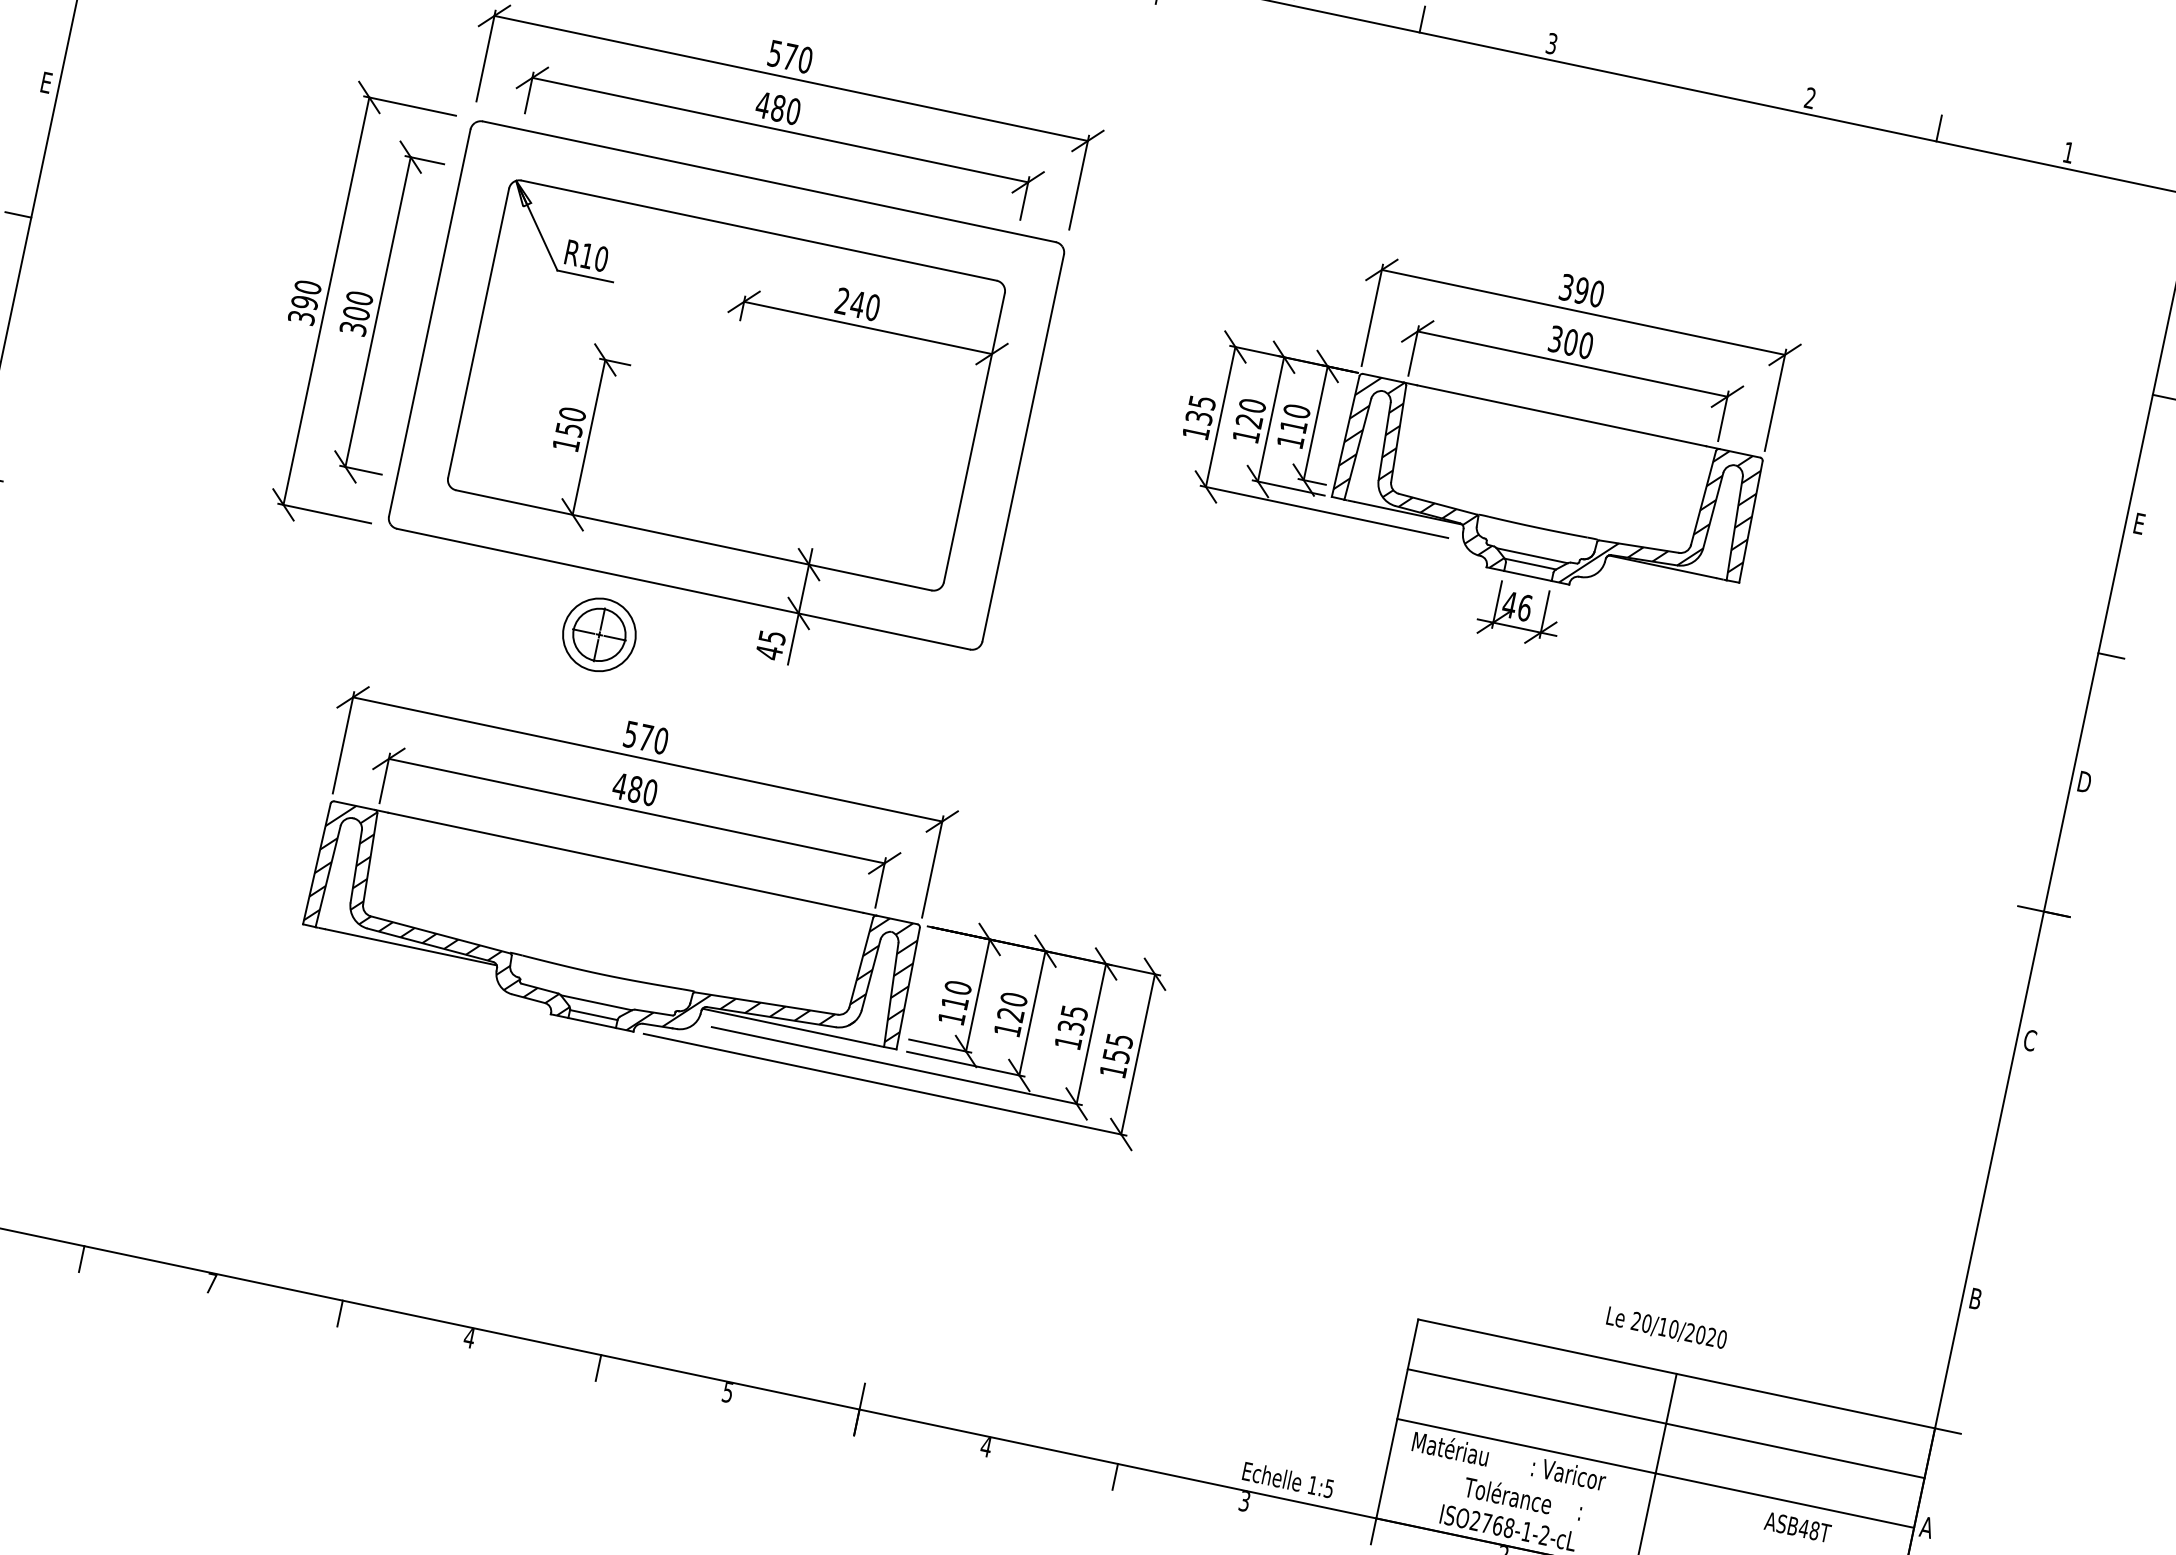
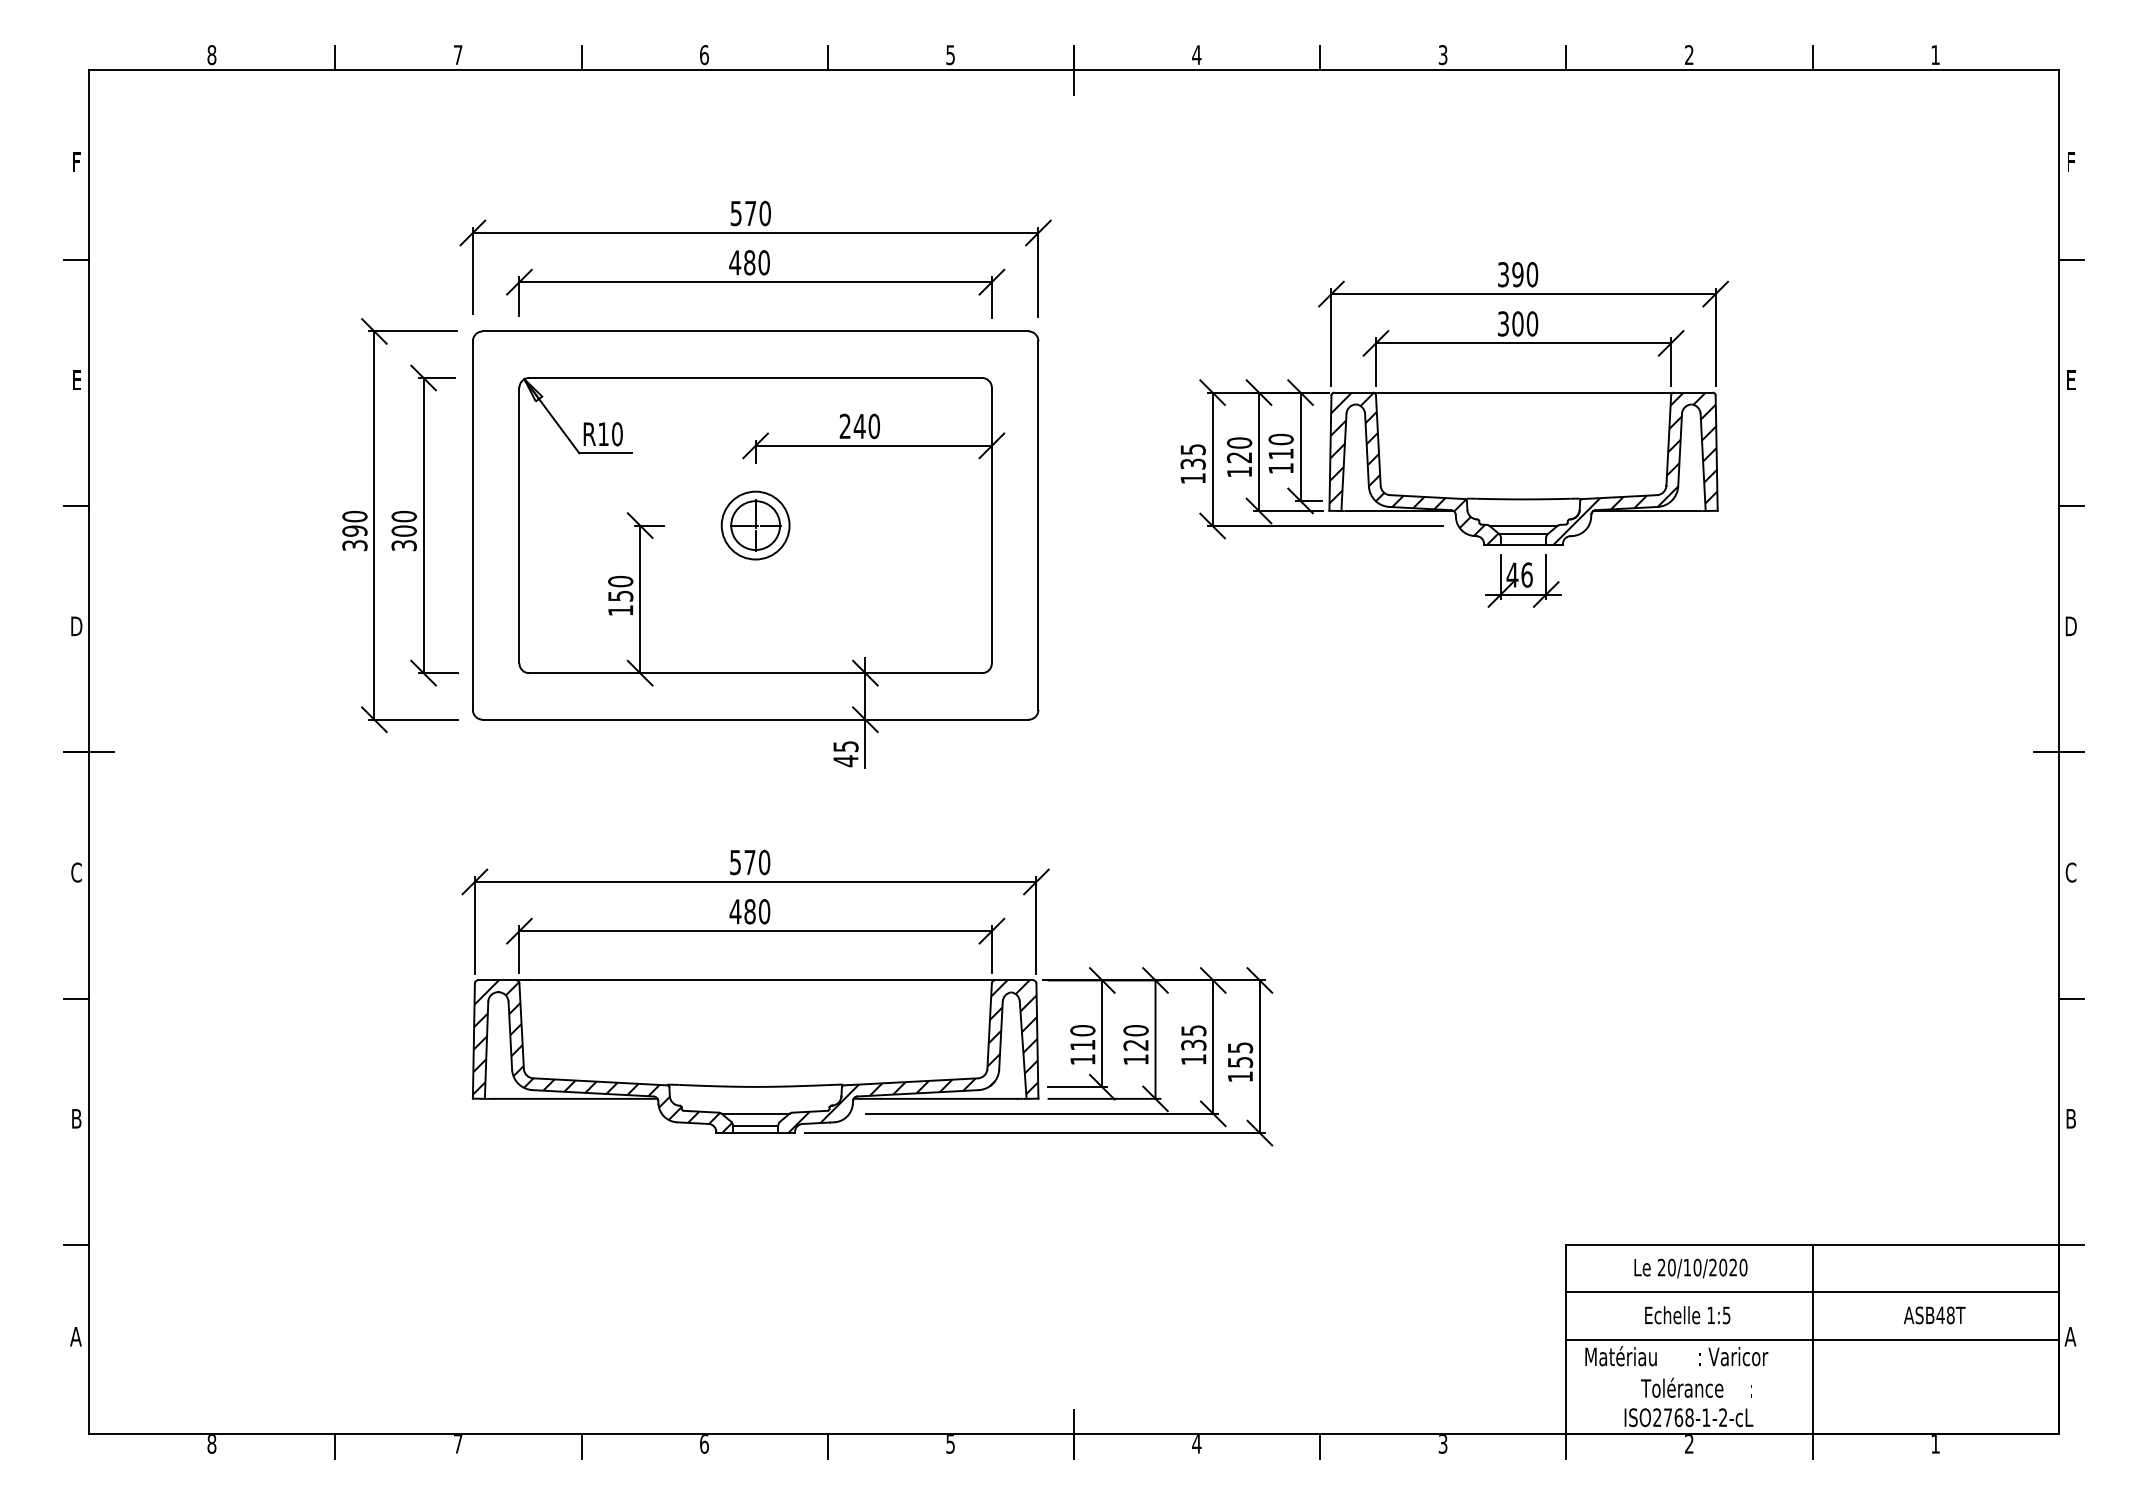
line: (1680, 73) -> (1566, 57), added
part: (599, 634) -> (755, 525), moved
line: (2001, 1172) -> (2070, 998), added
text: (1666, 1328) -> (1690, 1268), moved
text: (469, 1338) -> (704, 1444), 4 -> 6
text: (1288, 1480) -> (1687, 1315), moved
text: (1797, 1527) -> (1934, 1315), moved

